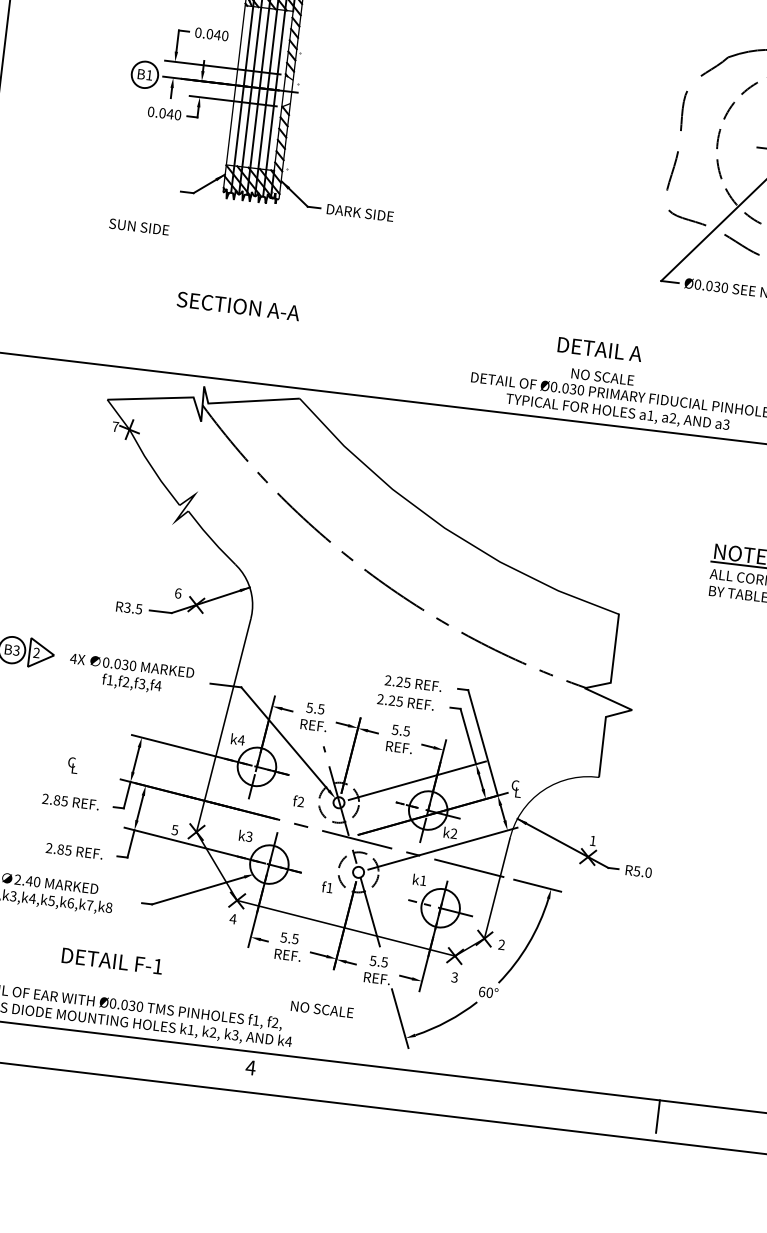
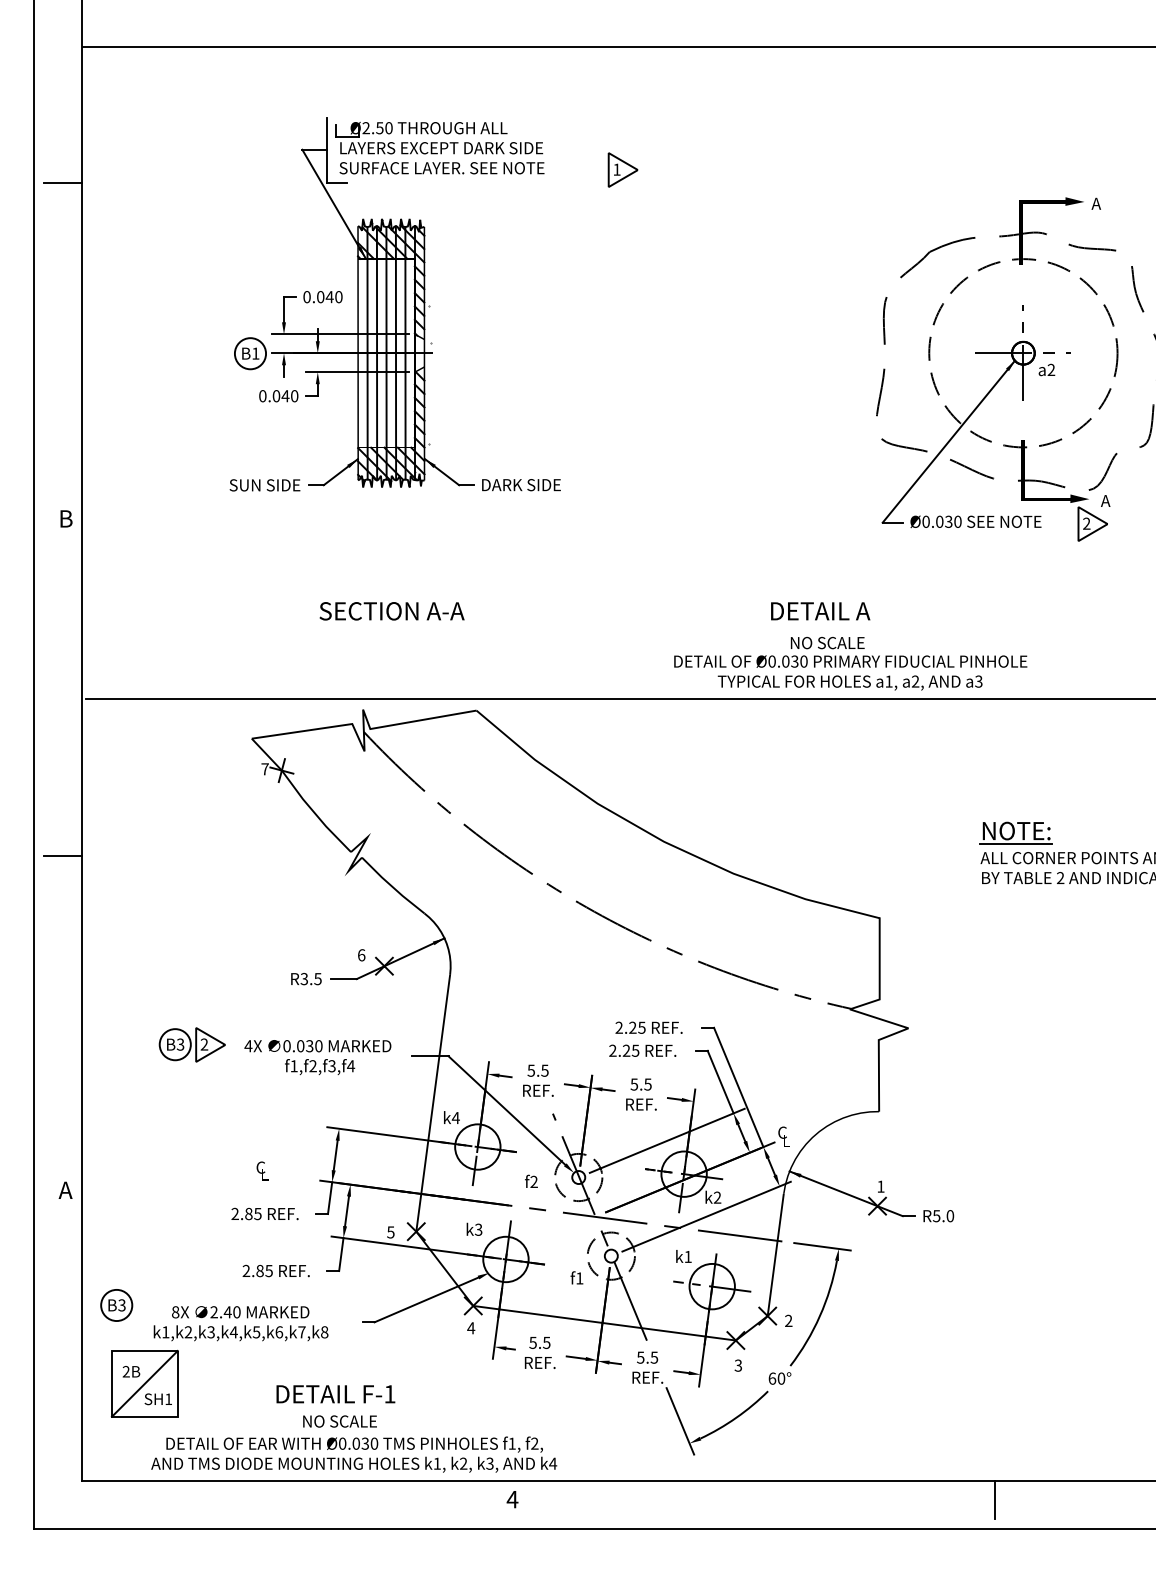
text: (138, 227) -> (264, 485), moved
text: (321, 1009) -> (339, 1421), moved

